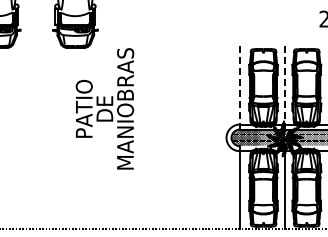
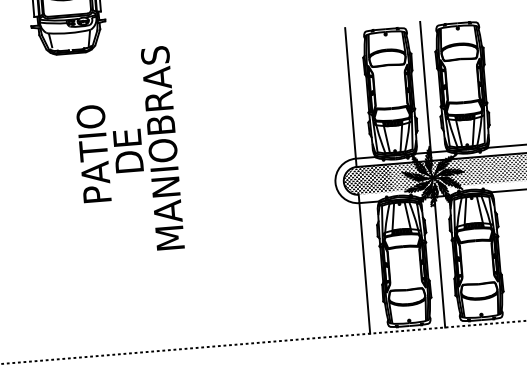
line: (239, 88) -> (350, 98), dashed -> solid
line: (284, 88) -> (425, 92), dashed -> solid

